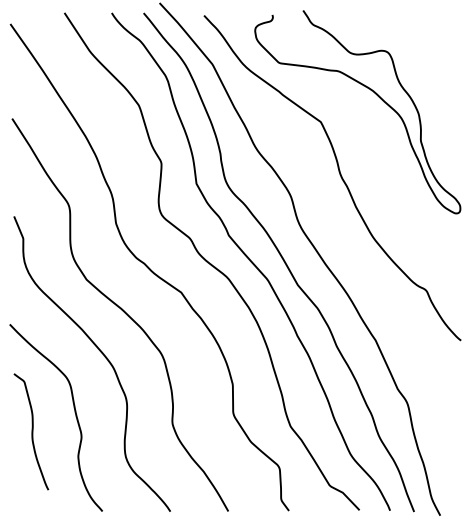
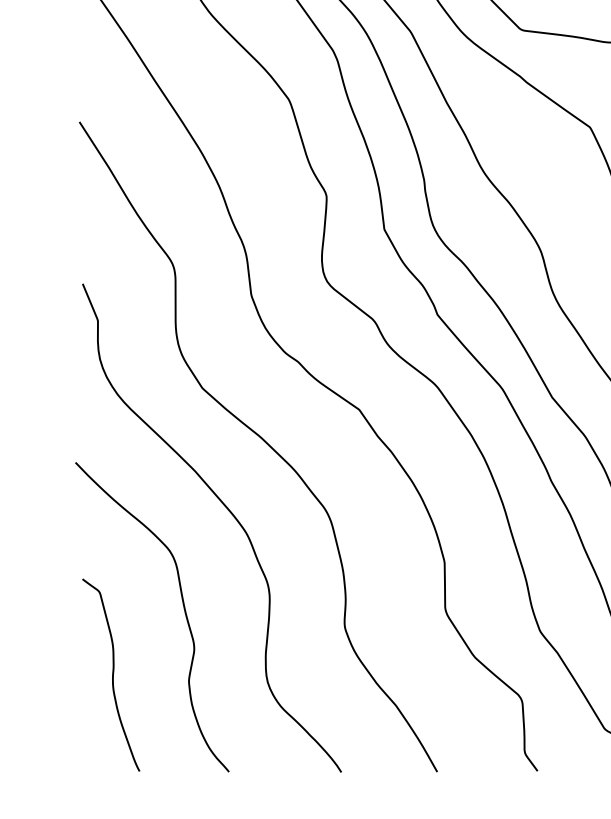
curve: (31, 431) -> (111, 674), moved

